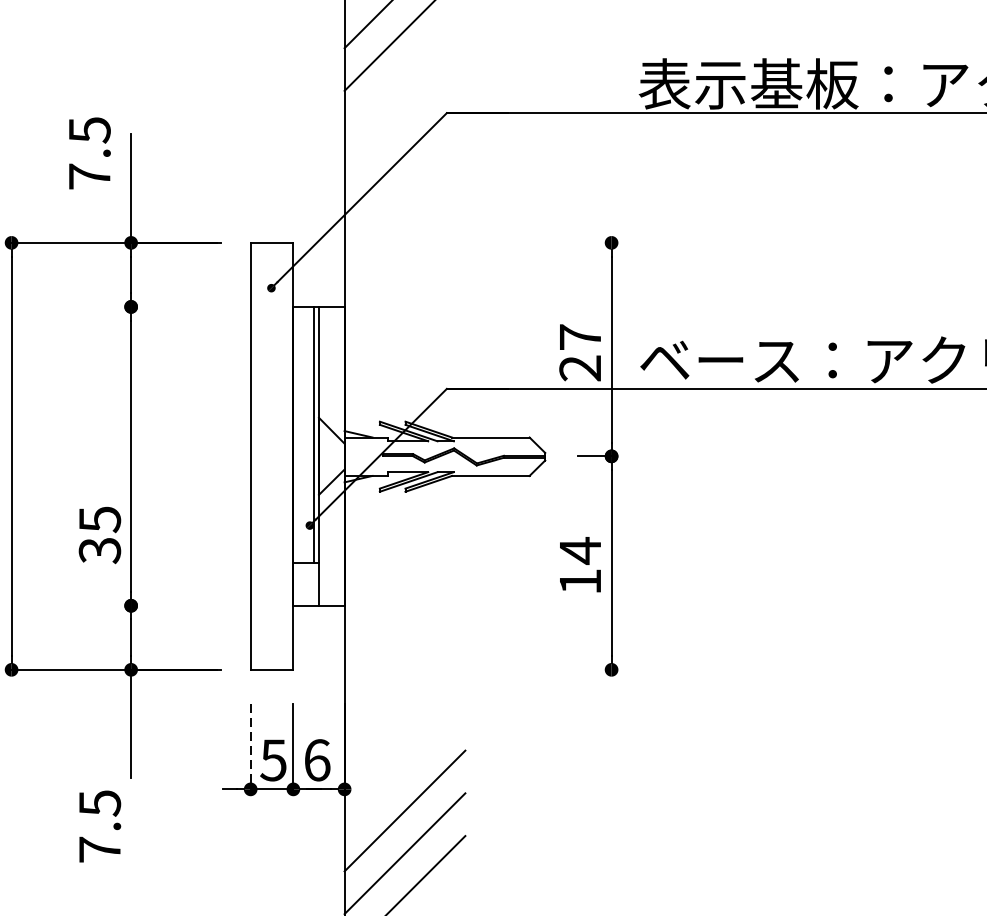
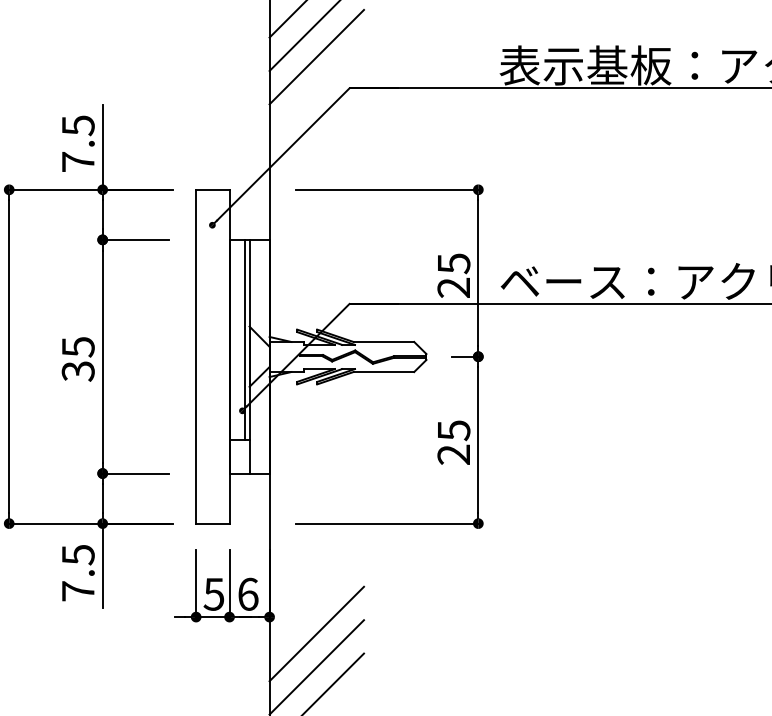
line: (404, 72) -> (316, 56), added
text: (89, 152) -> (78, 143), moved
line: (495, 242) -> (387, 189), added
line: (173, 306) -> (135, 239), added
text: (581, 337) -> (454, 263), 27 -> 25
text: (98, 535) -> (77, 359), moved
text: (579, 564) -> (453, 441), 14 -> 25
line: (173, 605) -> (135, 473), added
line: (495, 669) -> (387, 523), added
line: (251, 747) -> (196, 584), dashed -> solid
text: (100, 826) -> (78, 573), moved

